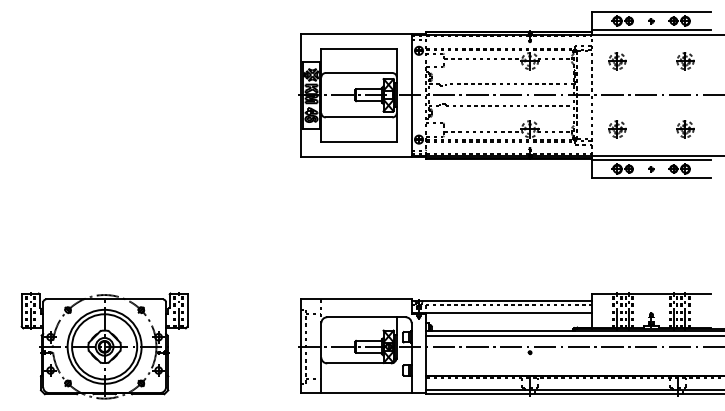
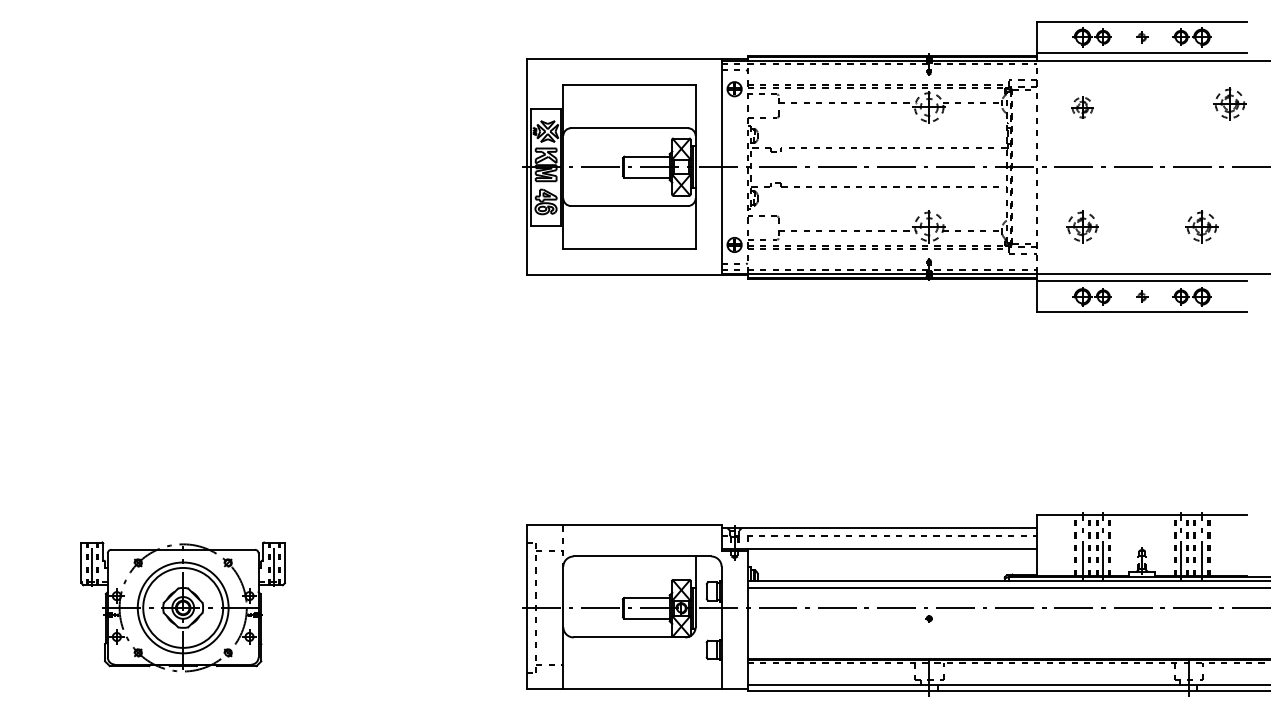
part: (617, 61) -> (1082, 107), size x0.7
part: (685, 61) -> (1230, 104), moved
part: (104, 345) -> (183, 606), size x0.7

